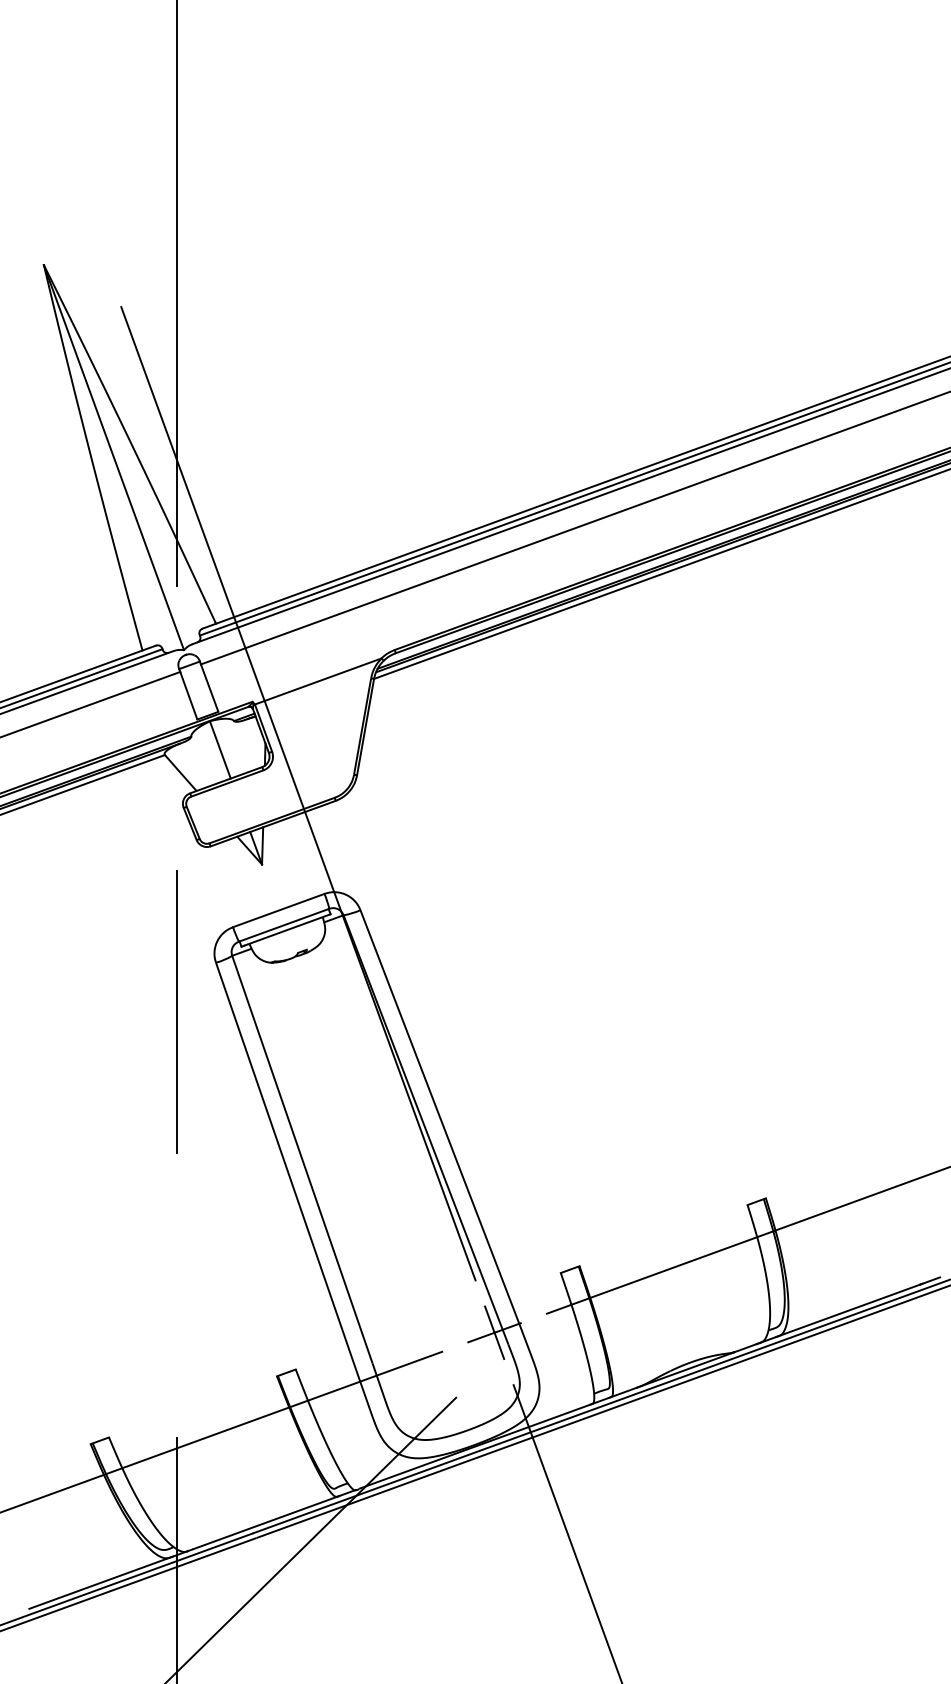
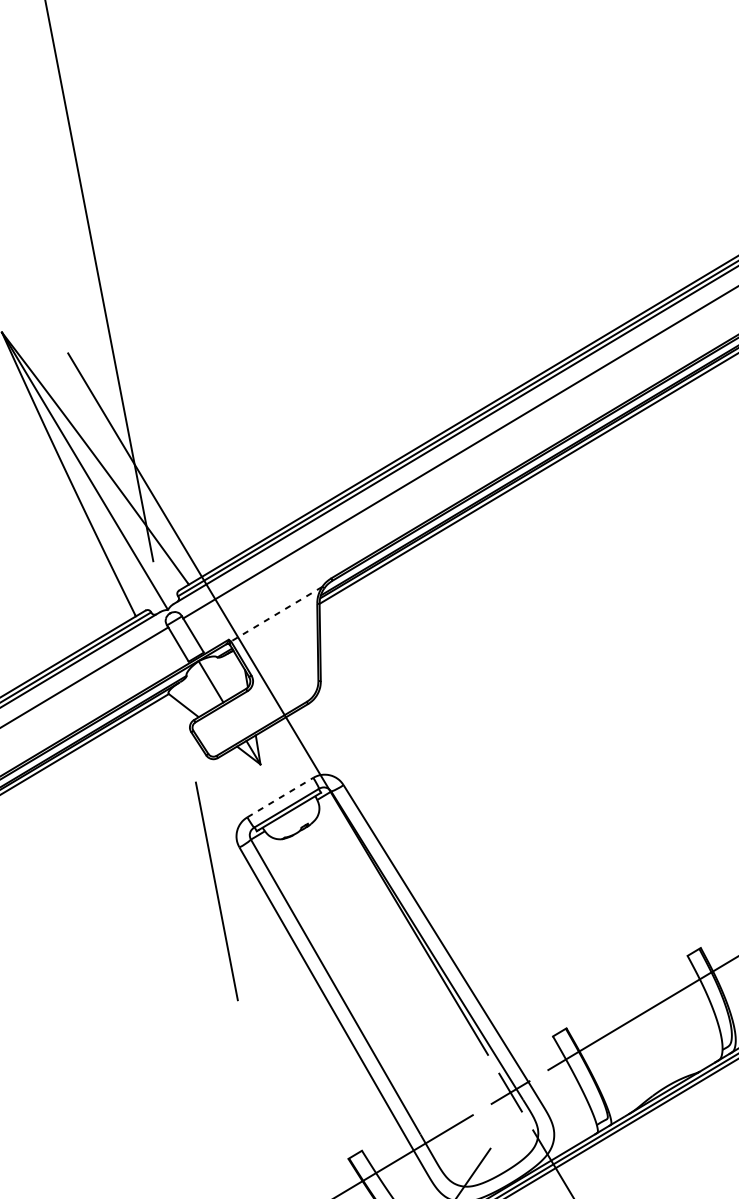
line: (317, 681) -> (276, 614), solid -> dashed
line: (278, 910) -> (280, 797), solid -> dashed

